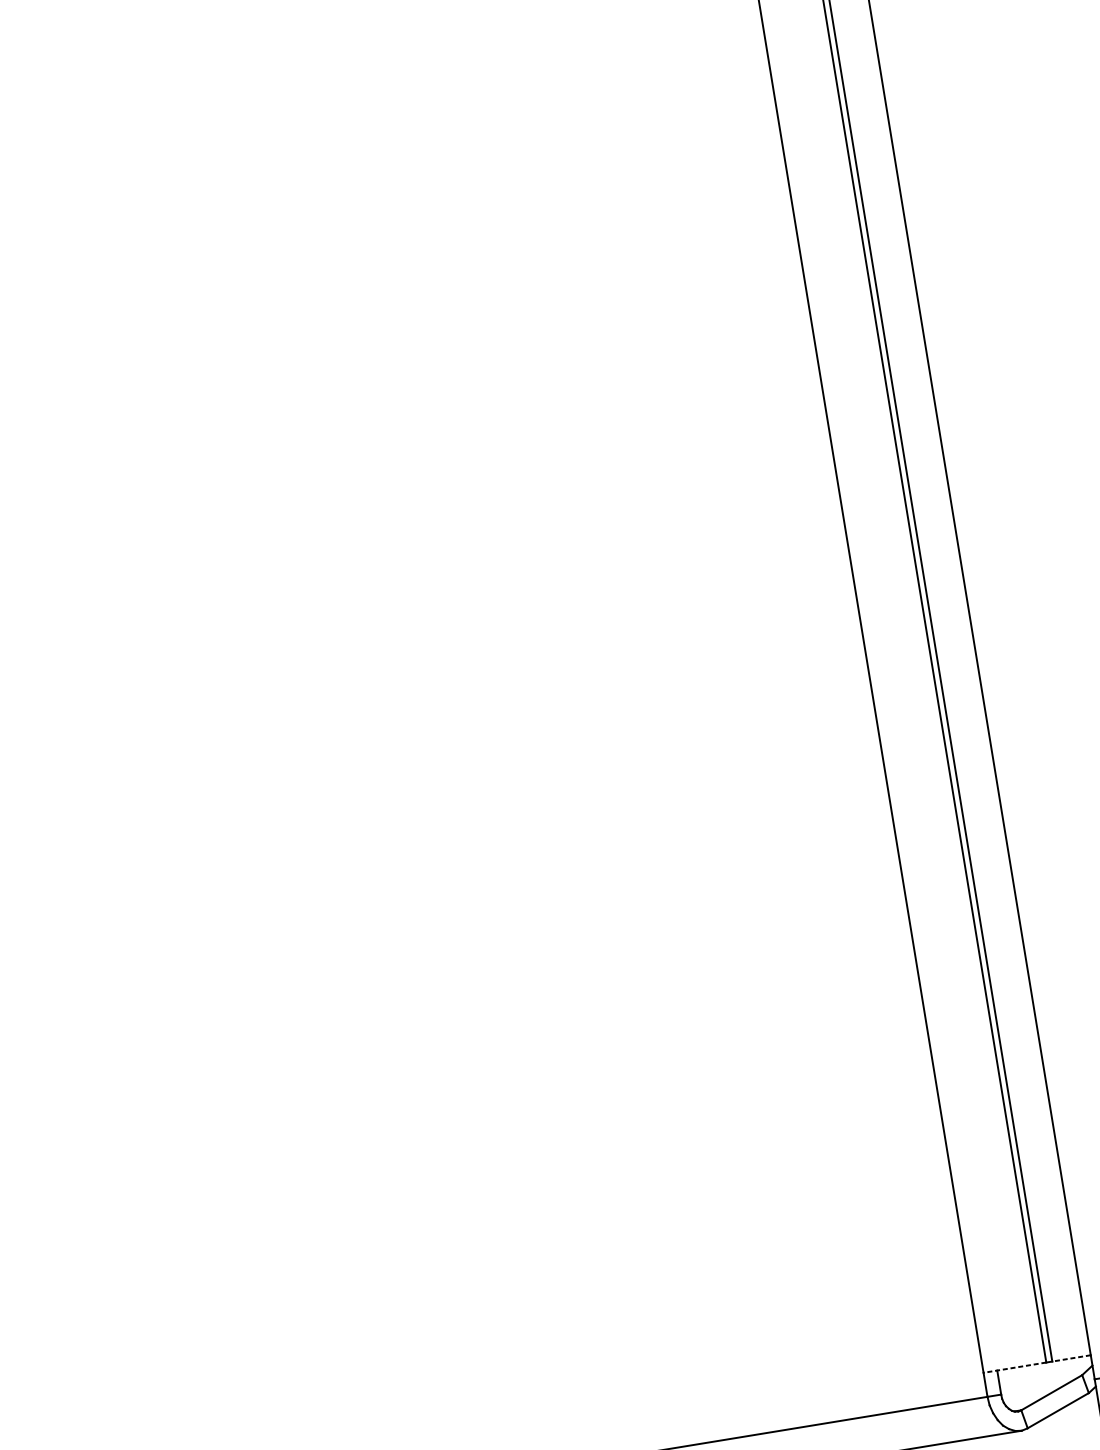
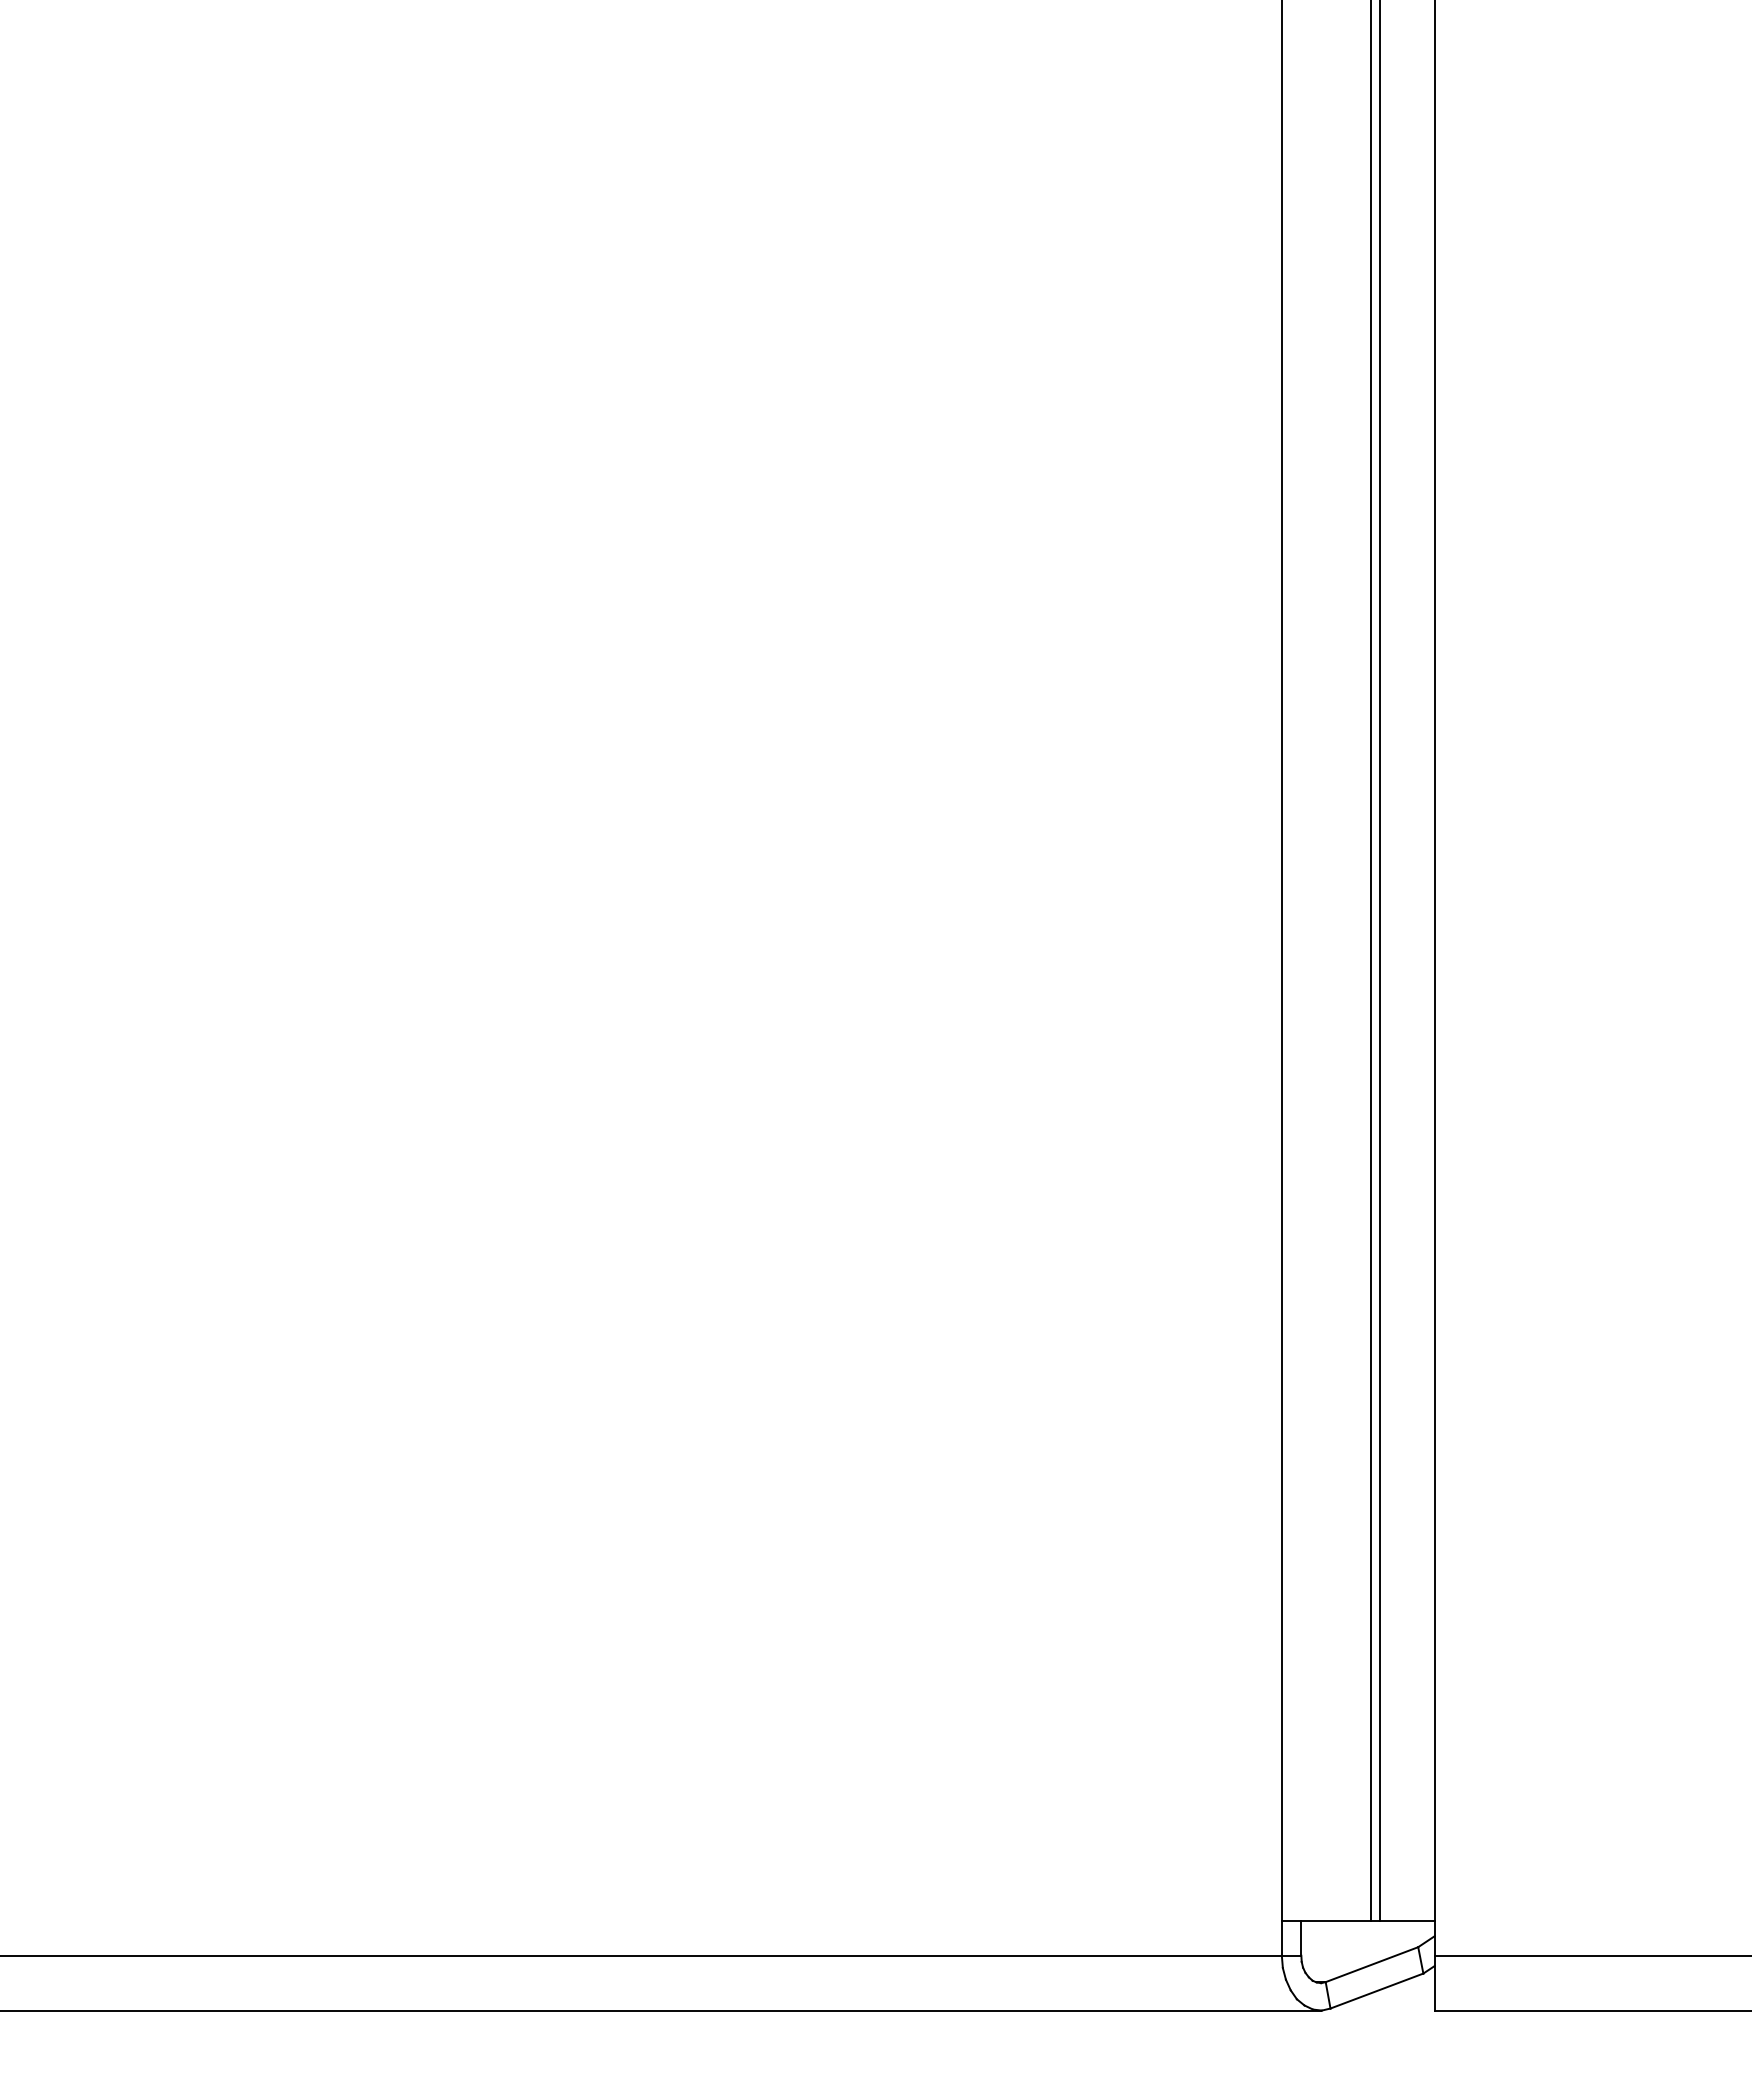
line: (1071, 1358) -> (1406, 1921), dashed -> solid
line: (1014, 1367) -> (1326, 1921), dashed -> solid

